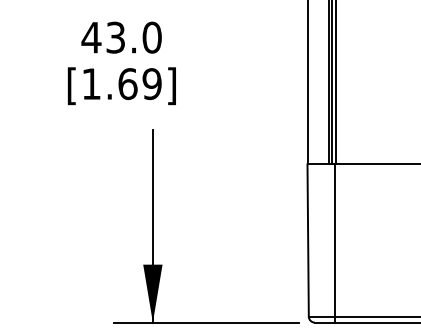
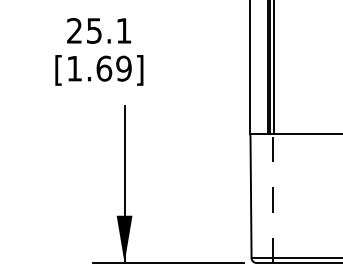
text: (121, 37) -> (99, 30), 43.0 -> 25.1
line: (334, 243) -> (272, 198), solid -> dashed

